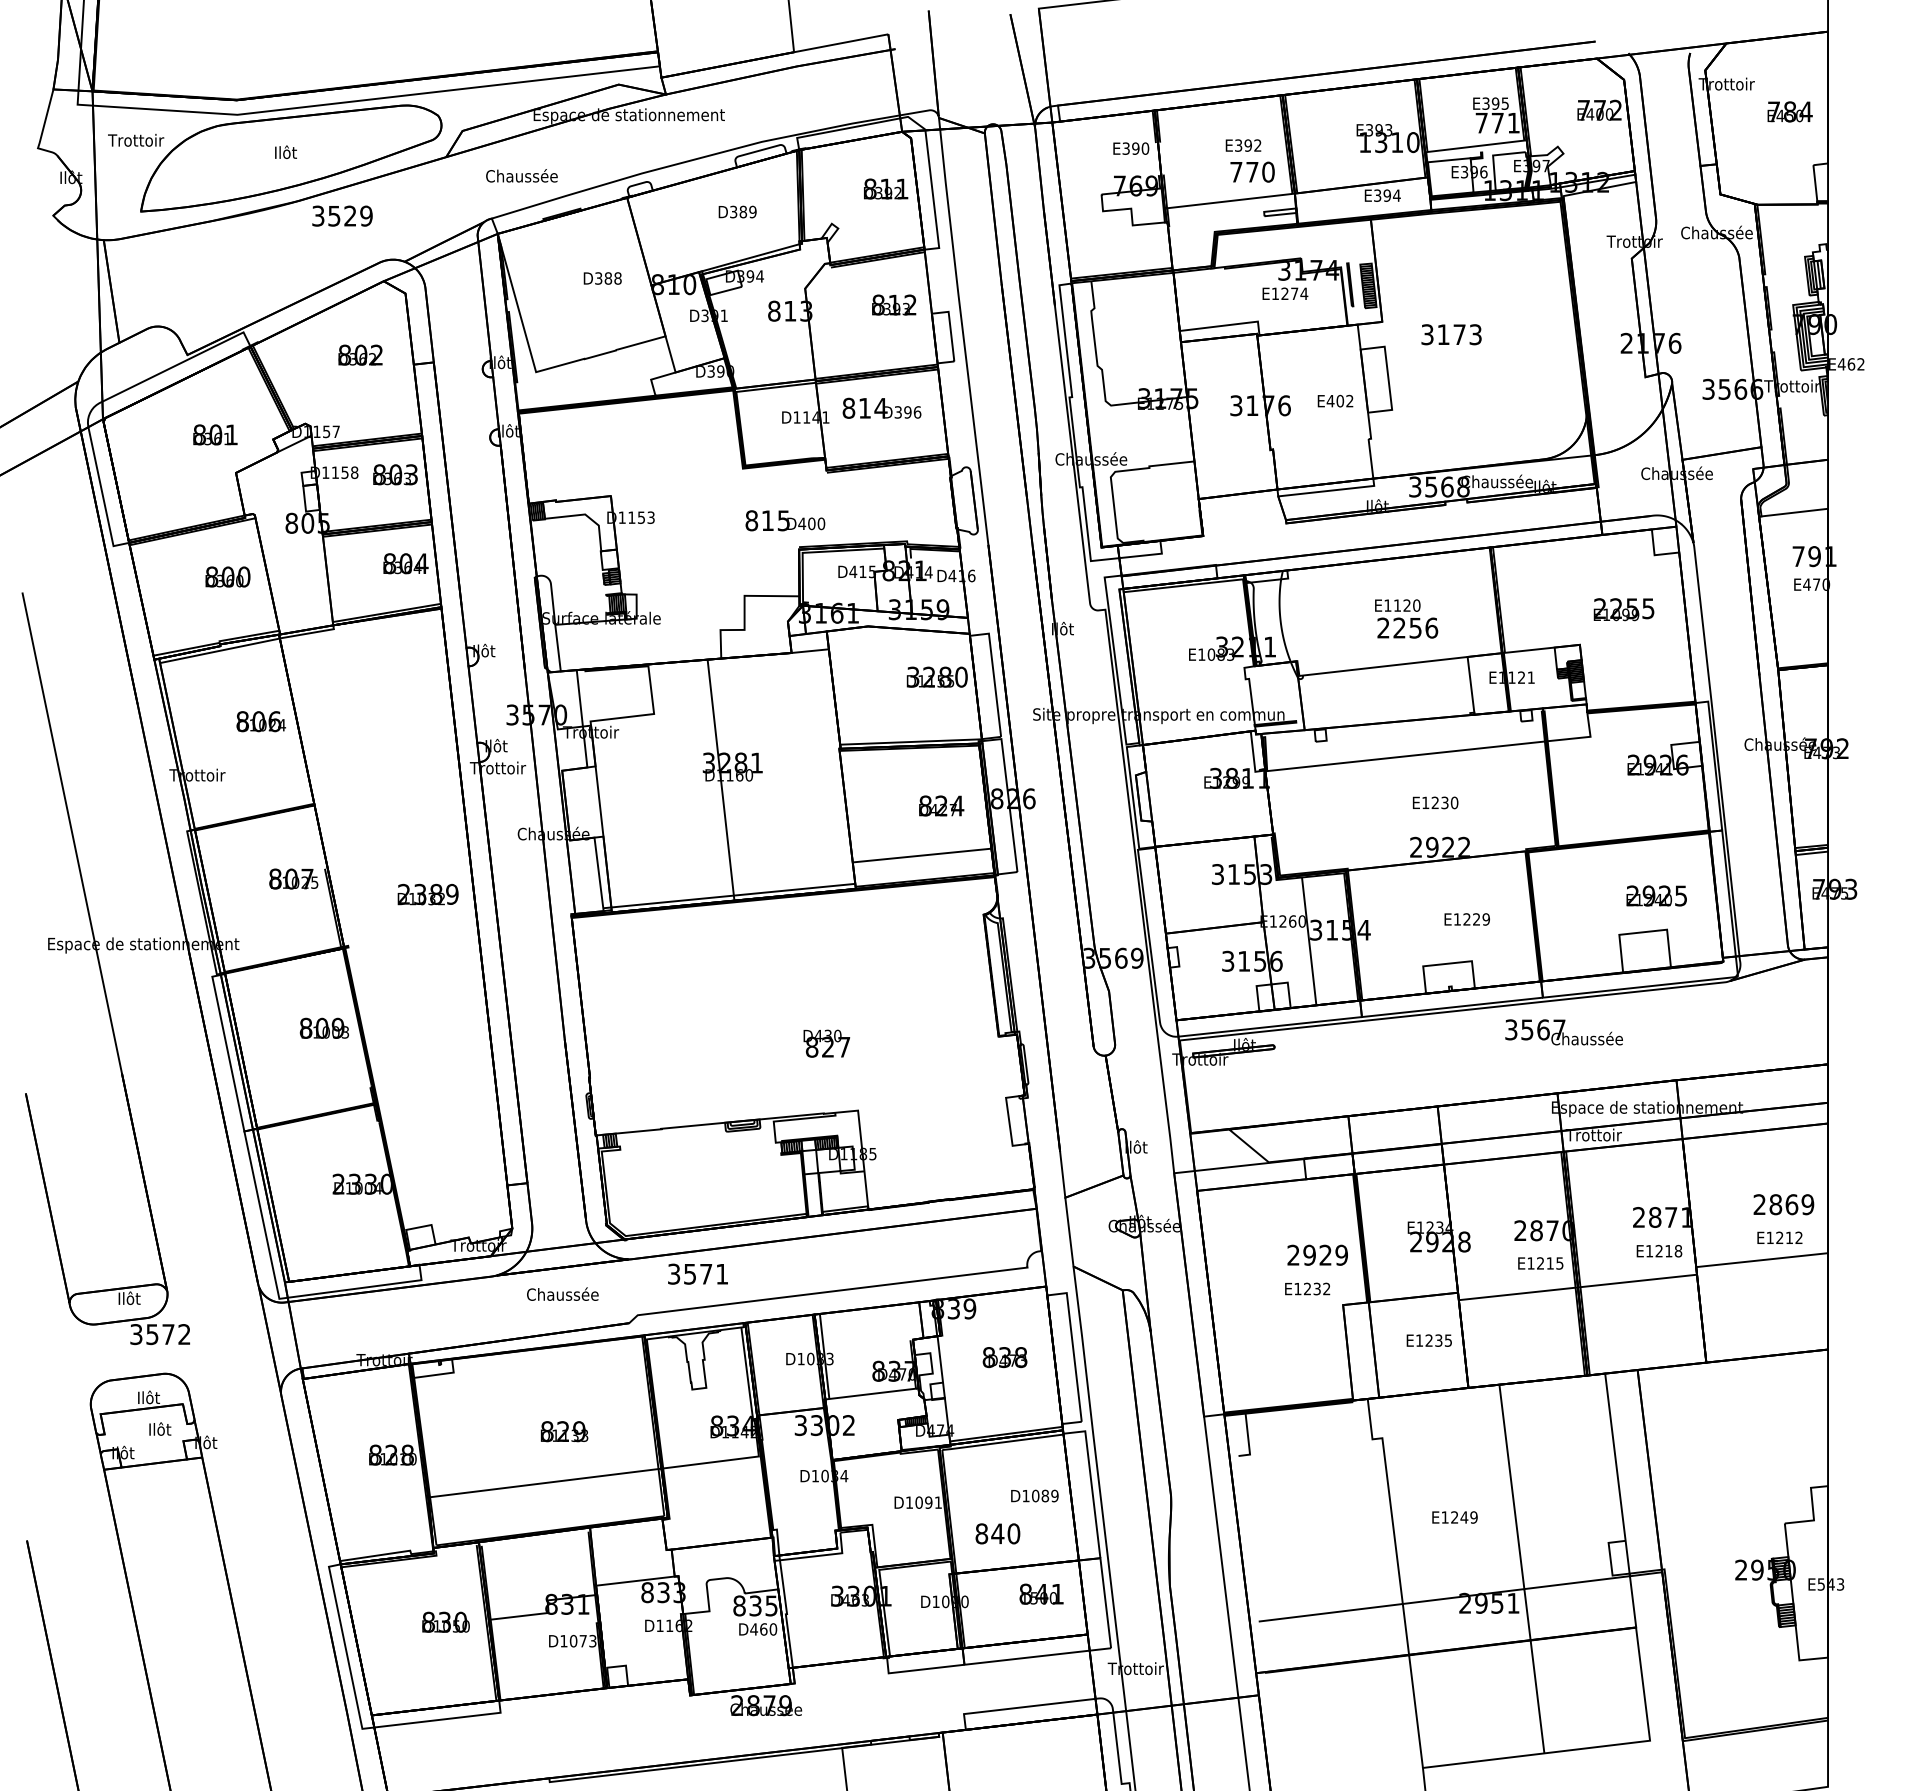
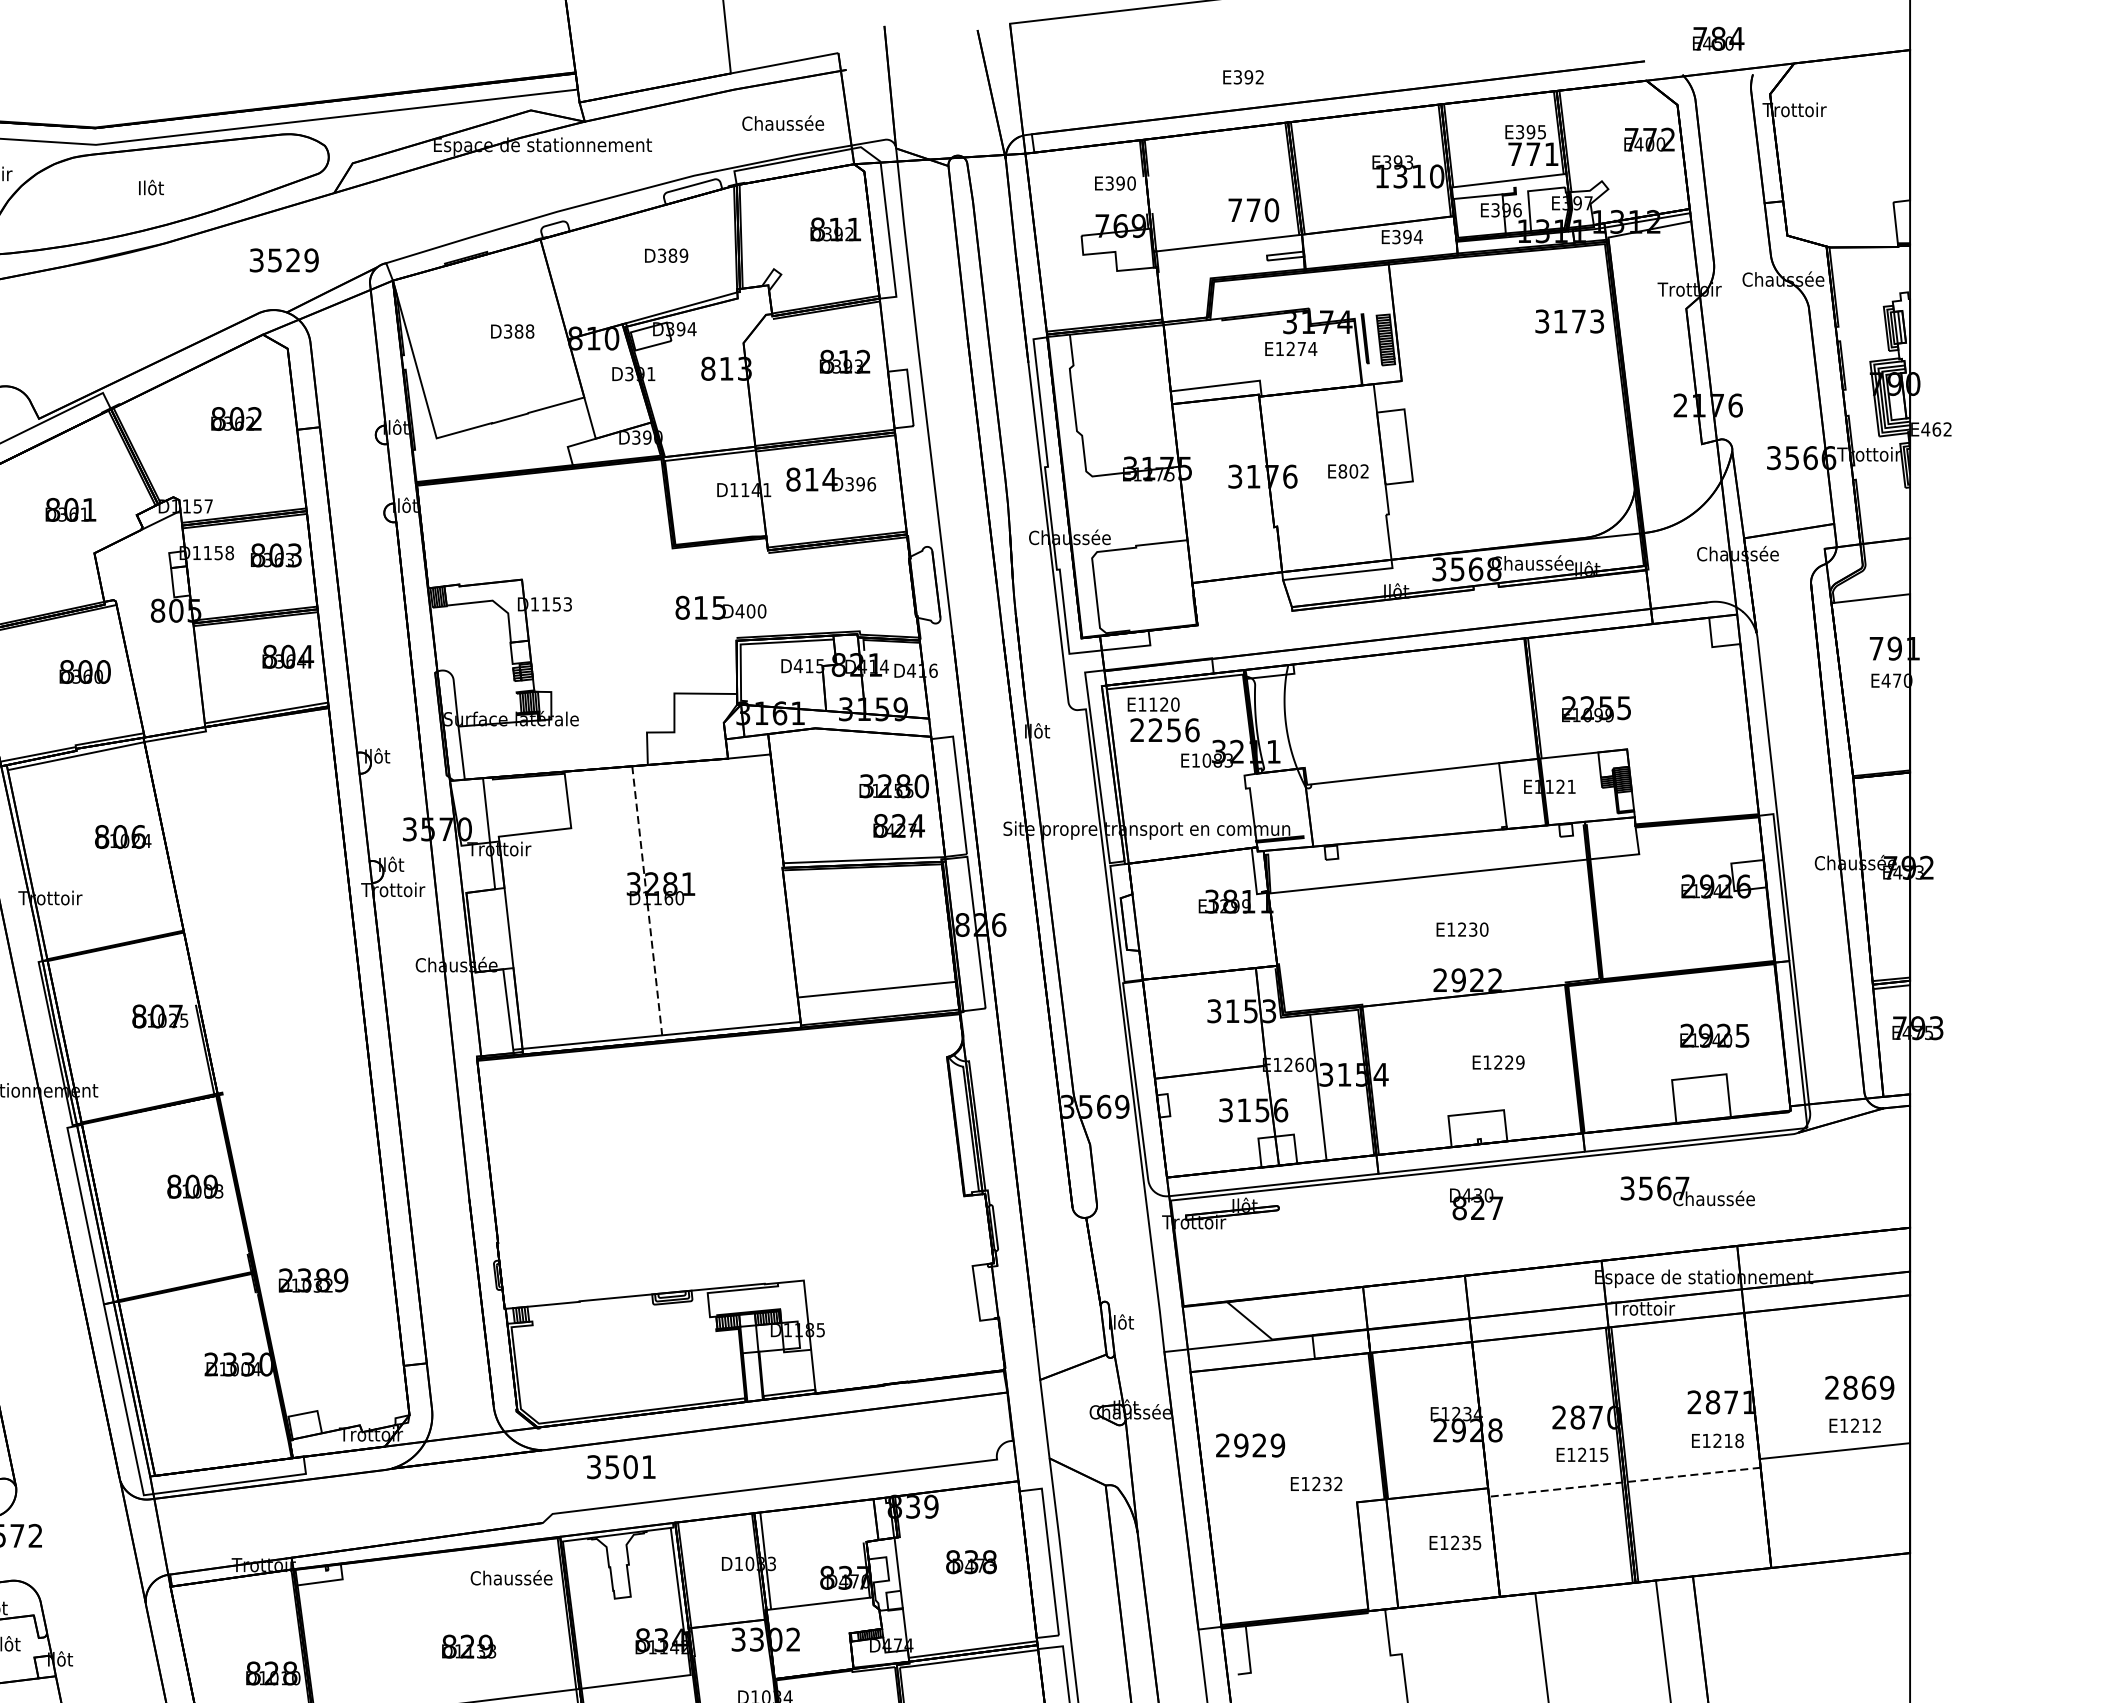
text: (1789, 111) -> (1717, 38), moved
text: (1243, 145) -> (1243, 77), moved
text: (521, 175) -> (782, 122), moved
text: (342, 215) -> (284, 259), moved
text: (1451, 334) -> (1569, 321), moved
text: (1330, 400) -> (1342, 470), E402 -> E802
text: (1623, 609) -> (1595, 709), moved
text: (1406, 618) -> (1163, 719), moved
line: (721, 780) -> (648, 904), solid -> dashed
text: (941, 805) -> (899, 825), moved
text: (427, 894) -> (312, 1280), moved
text: (1563, 1032) -> (1687, 1191), moved
text: (826, 1043) -> (1476, 1204), moved
text: (1317, 1254) -> (1250, 1444), moved
text: (706, 1273) -> (630, 1466), 3571 -> 3501
line: (1577, 1287) -> (1624, 1482), solid -> dashed
text: (562, 1293) -> (511, 1576), moved

